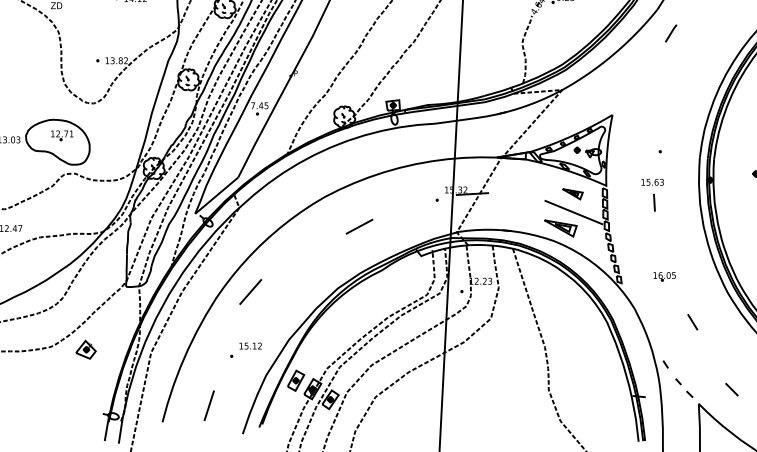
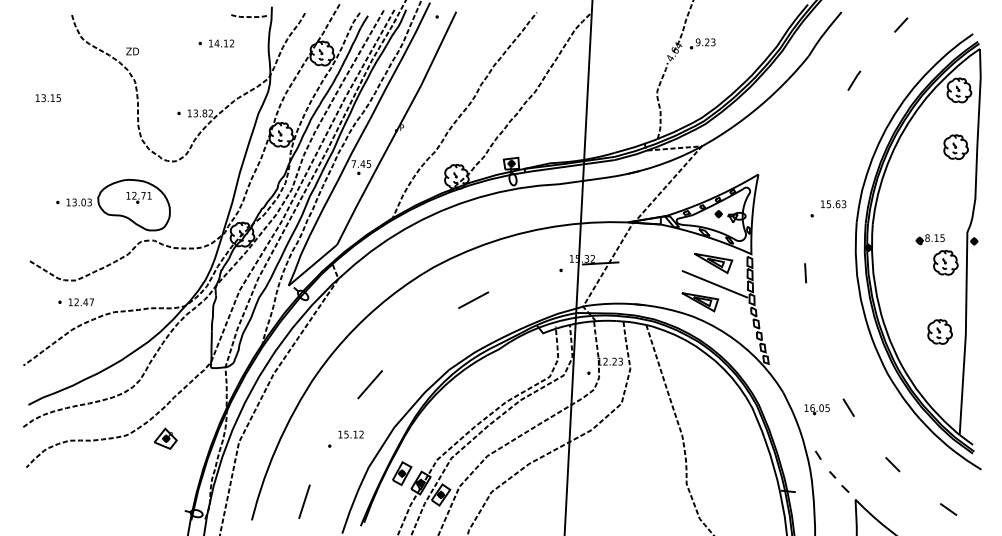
line: (671, 33) -> (854, 80), moved
text: (652, 182) -> (833, 204), moved
part: (572, 194) -> (713, 263), size x1.67
part: (664, 276) -> (816, 409), moved
line: (250, 291) -> (369, 384), moved
line: (731, 389) -> (892, 464), moved

